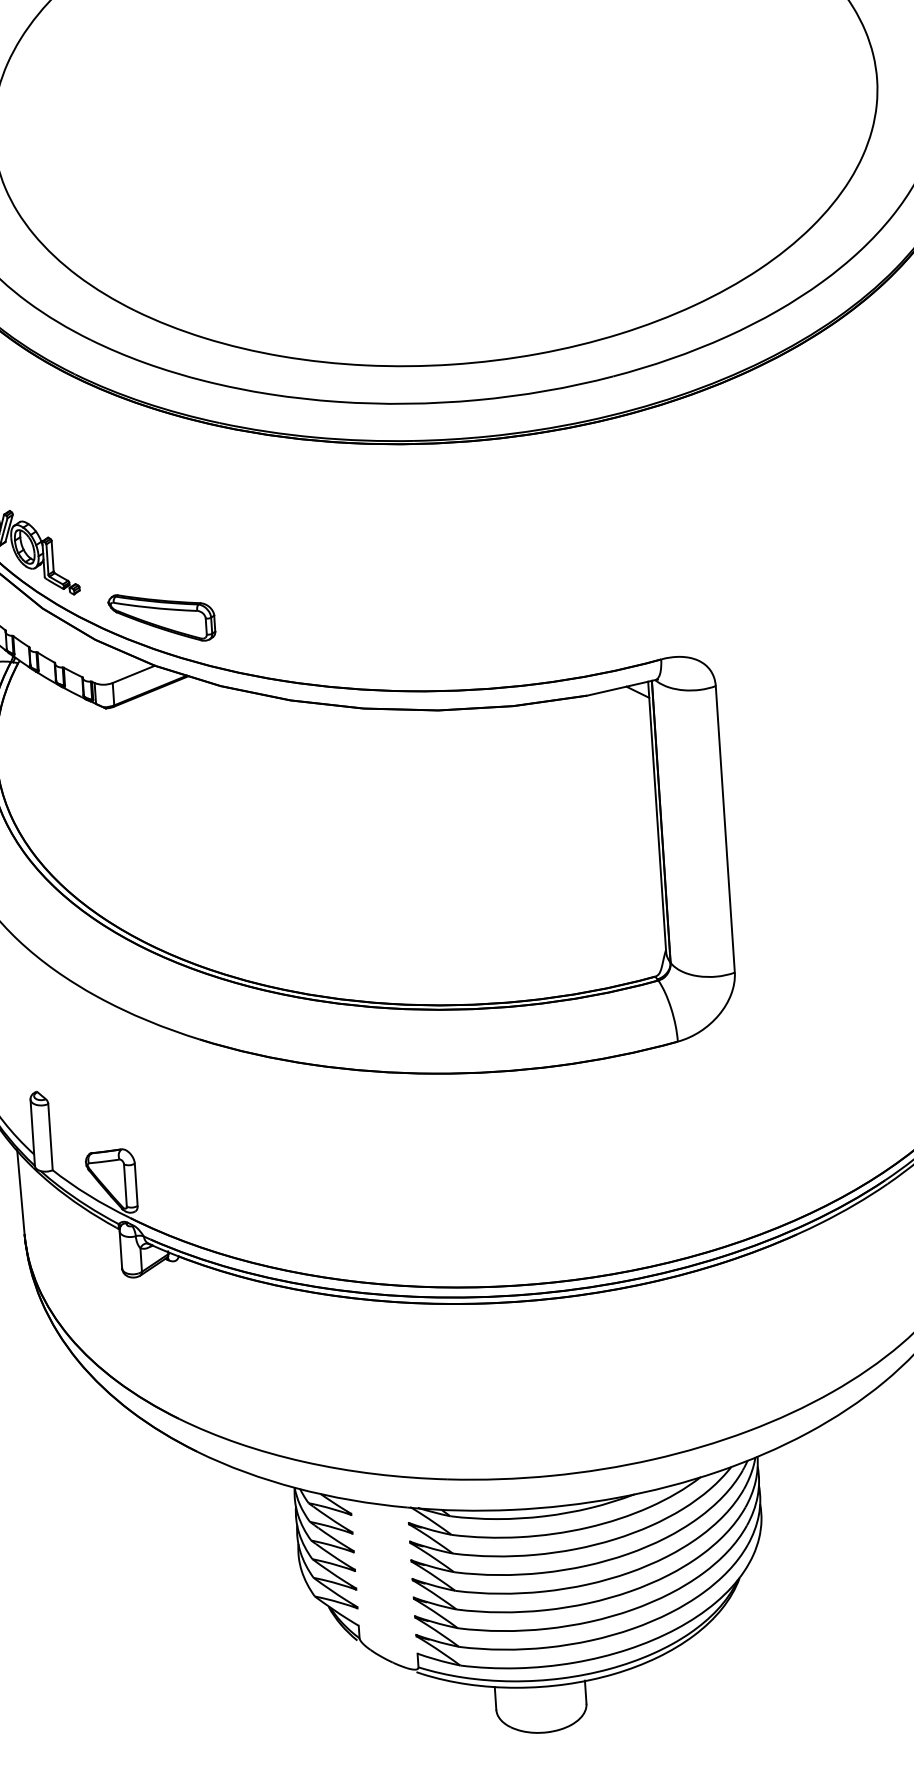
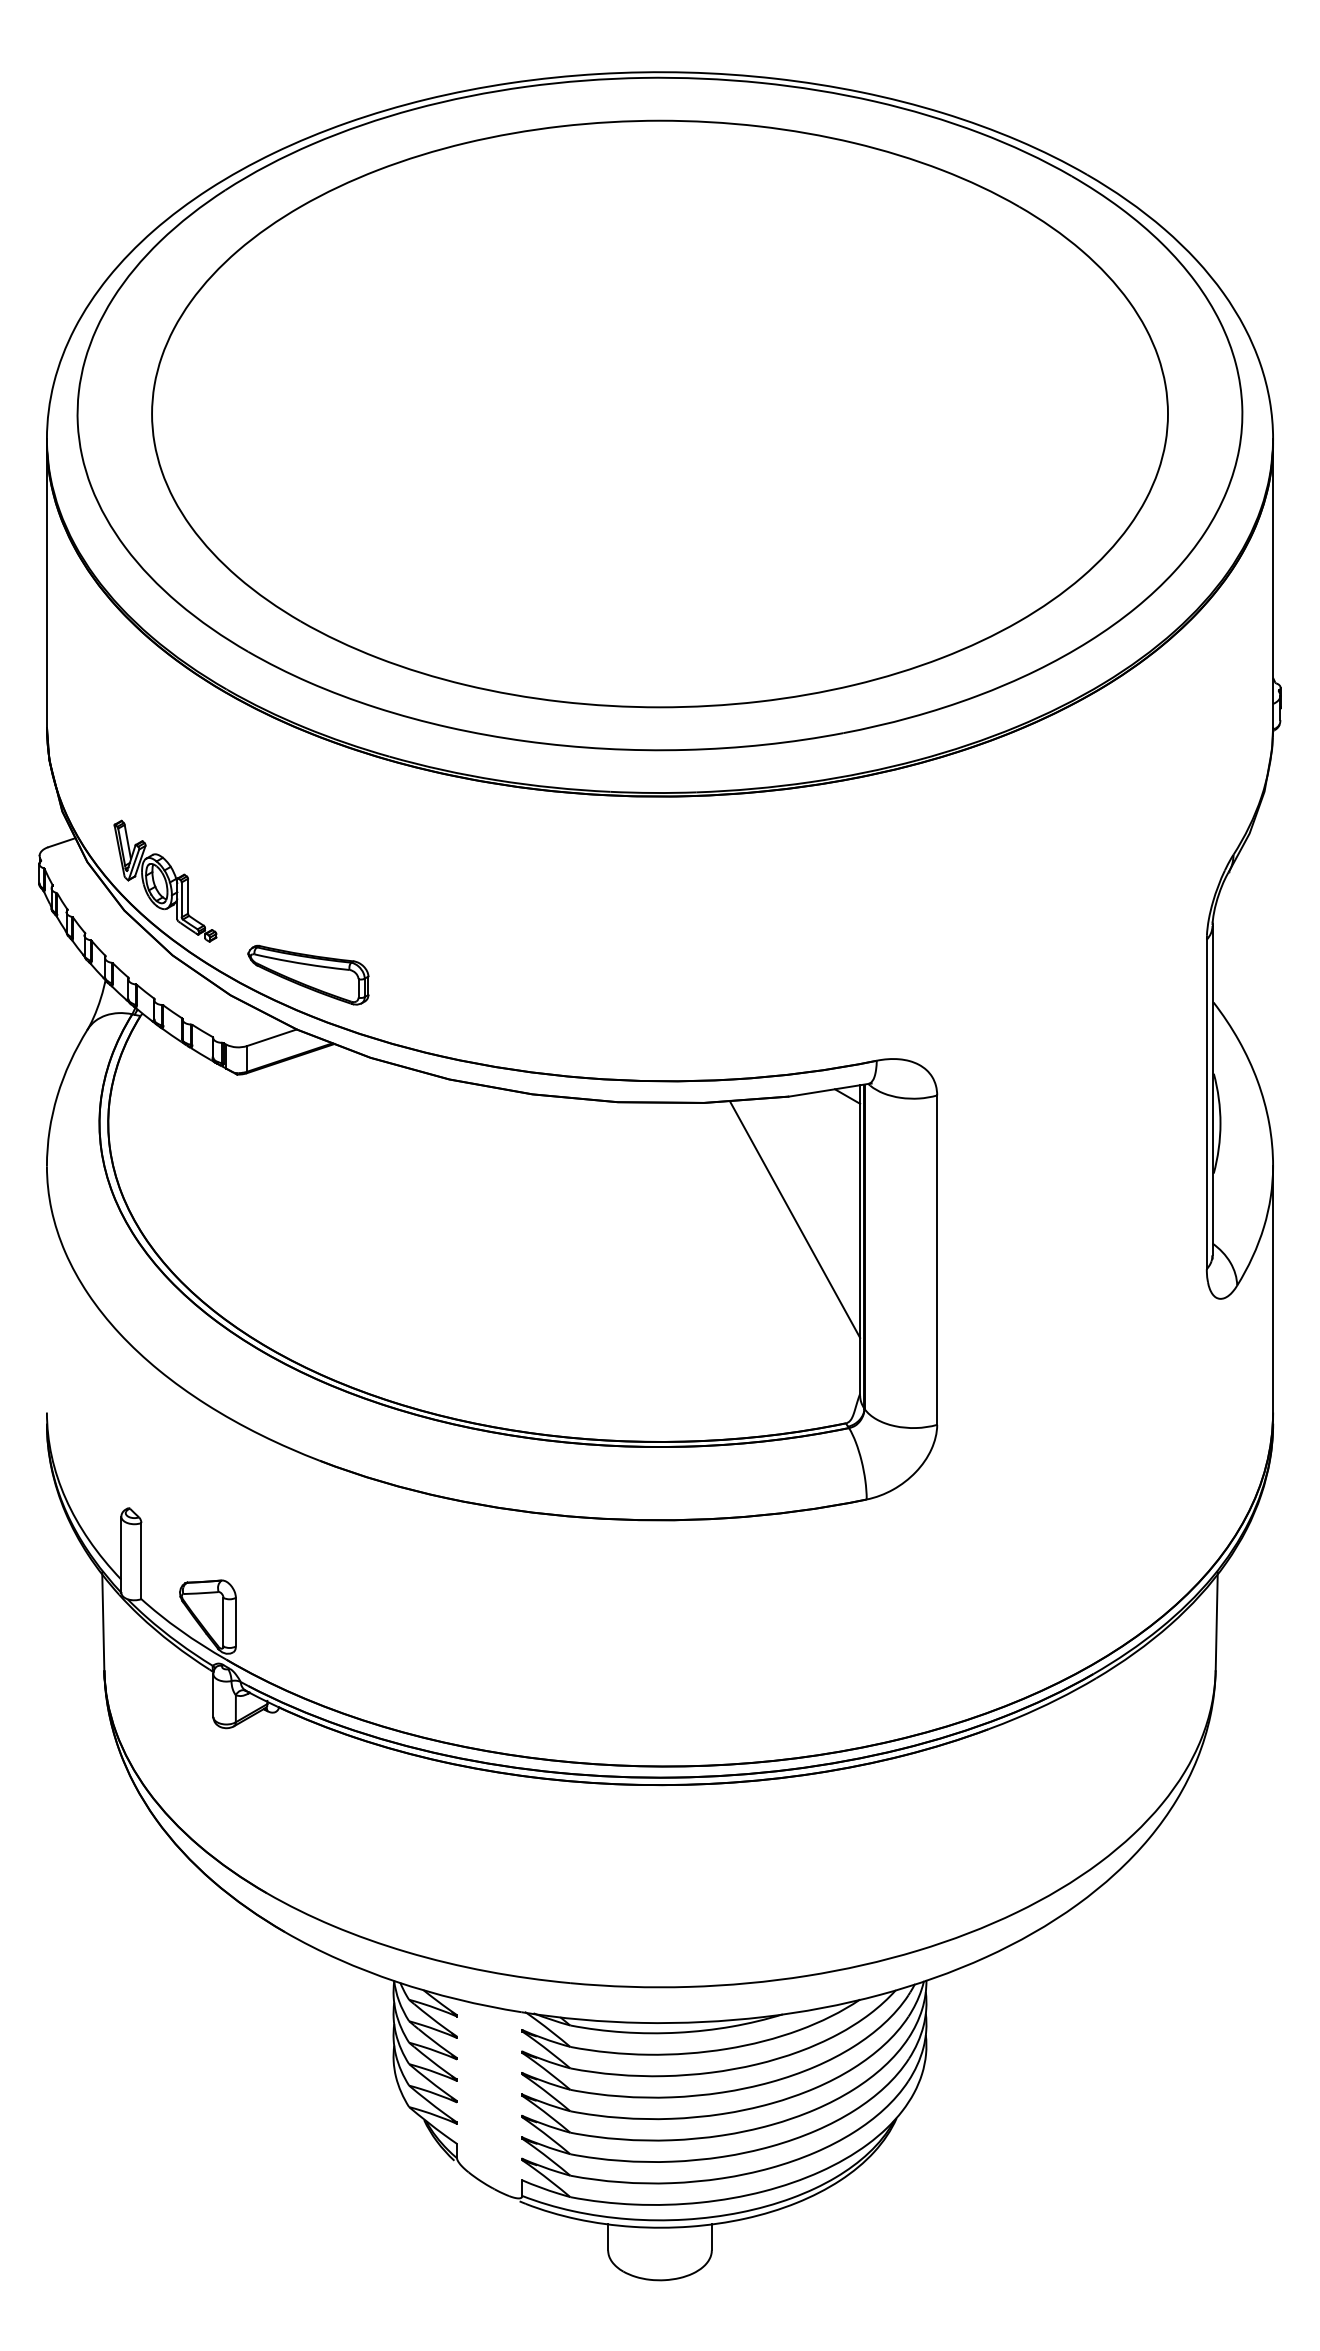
line: (598, 802) -> (794, 1219), added

